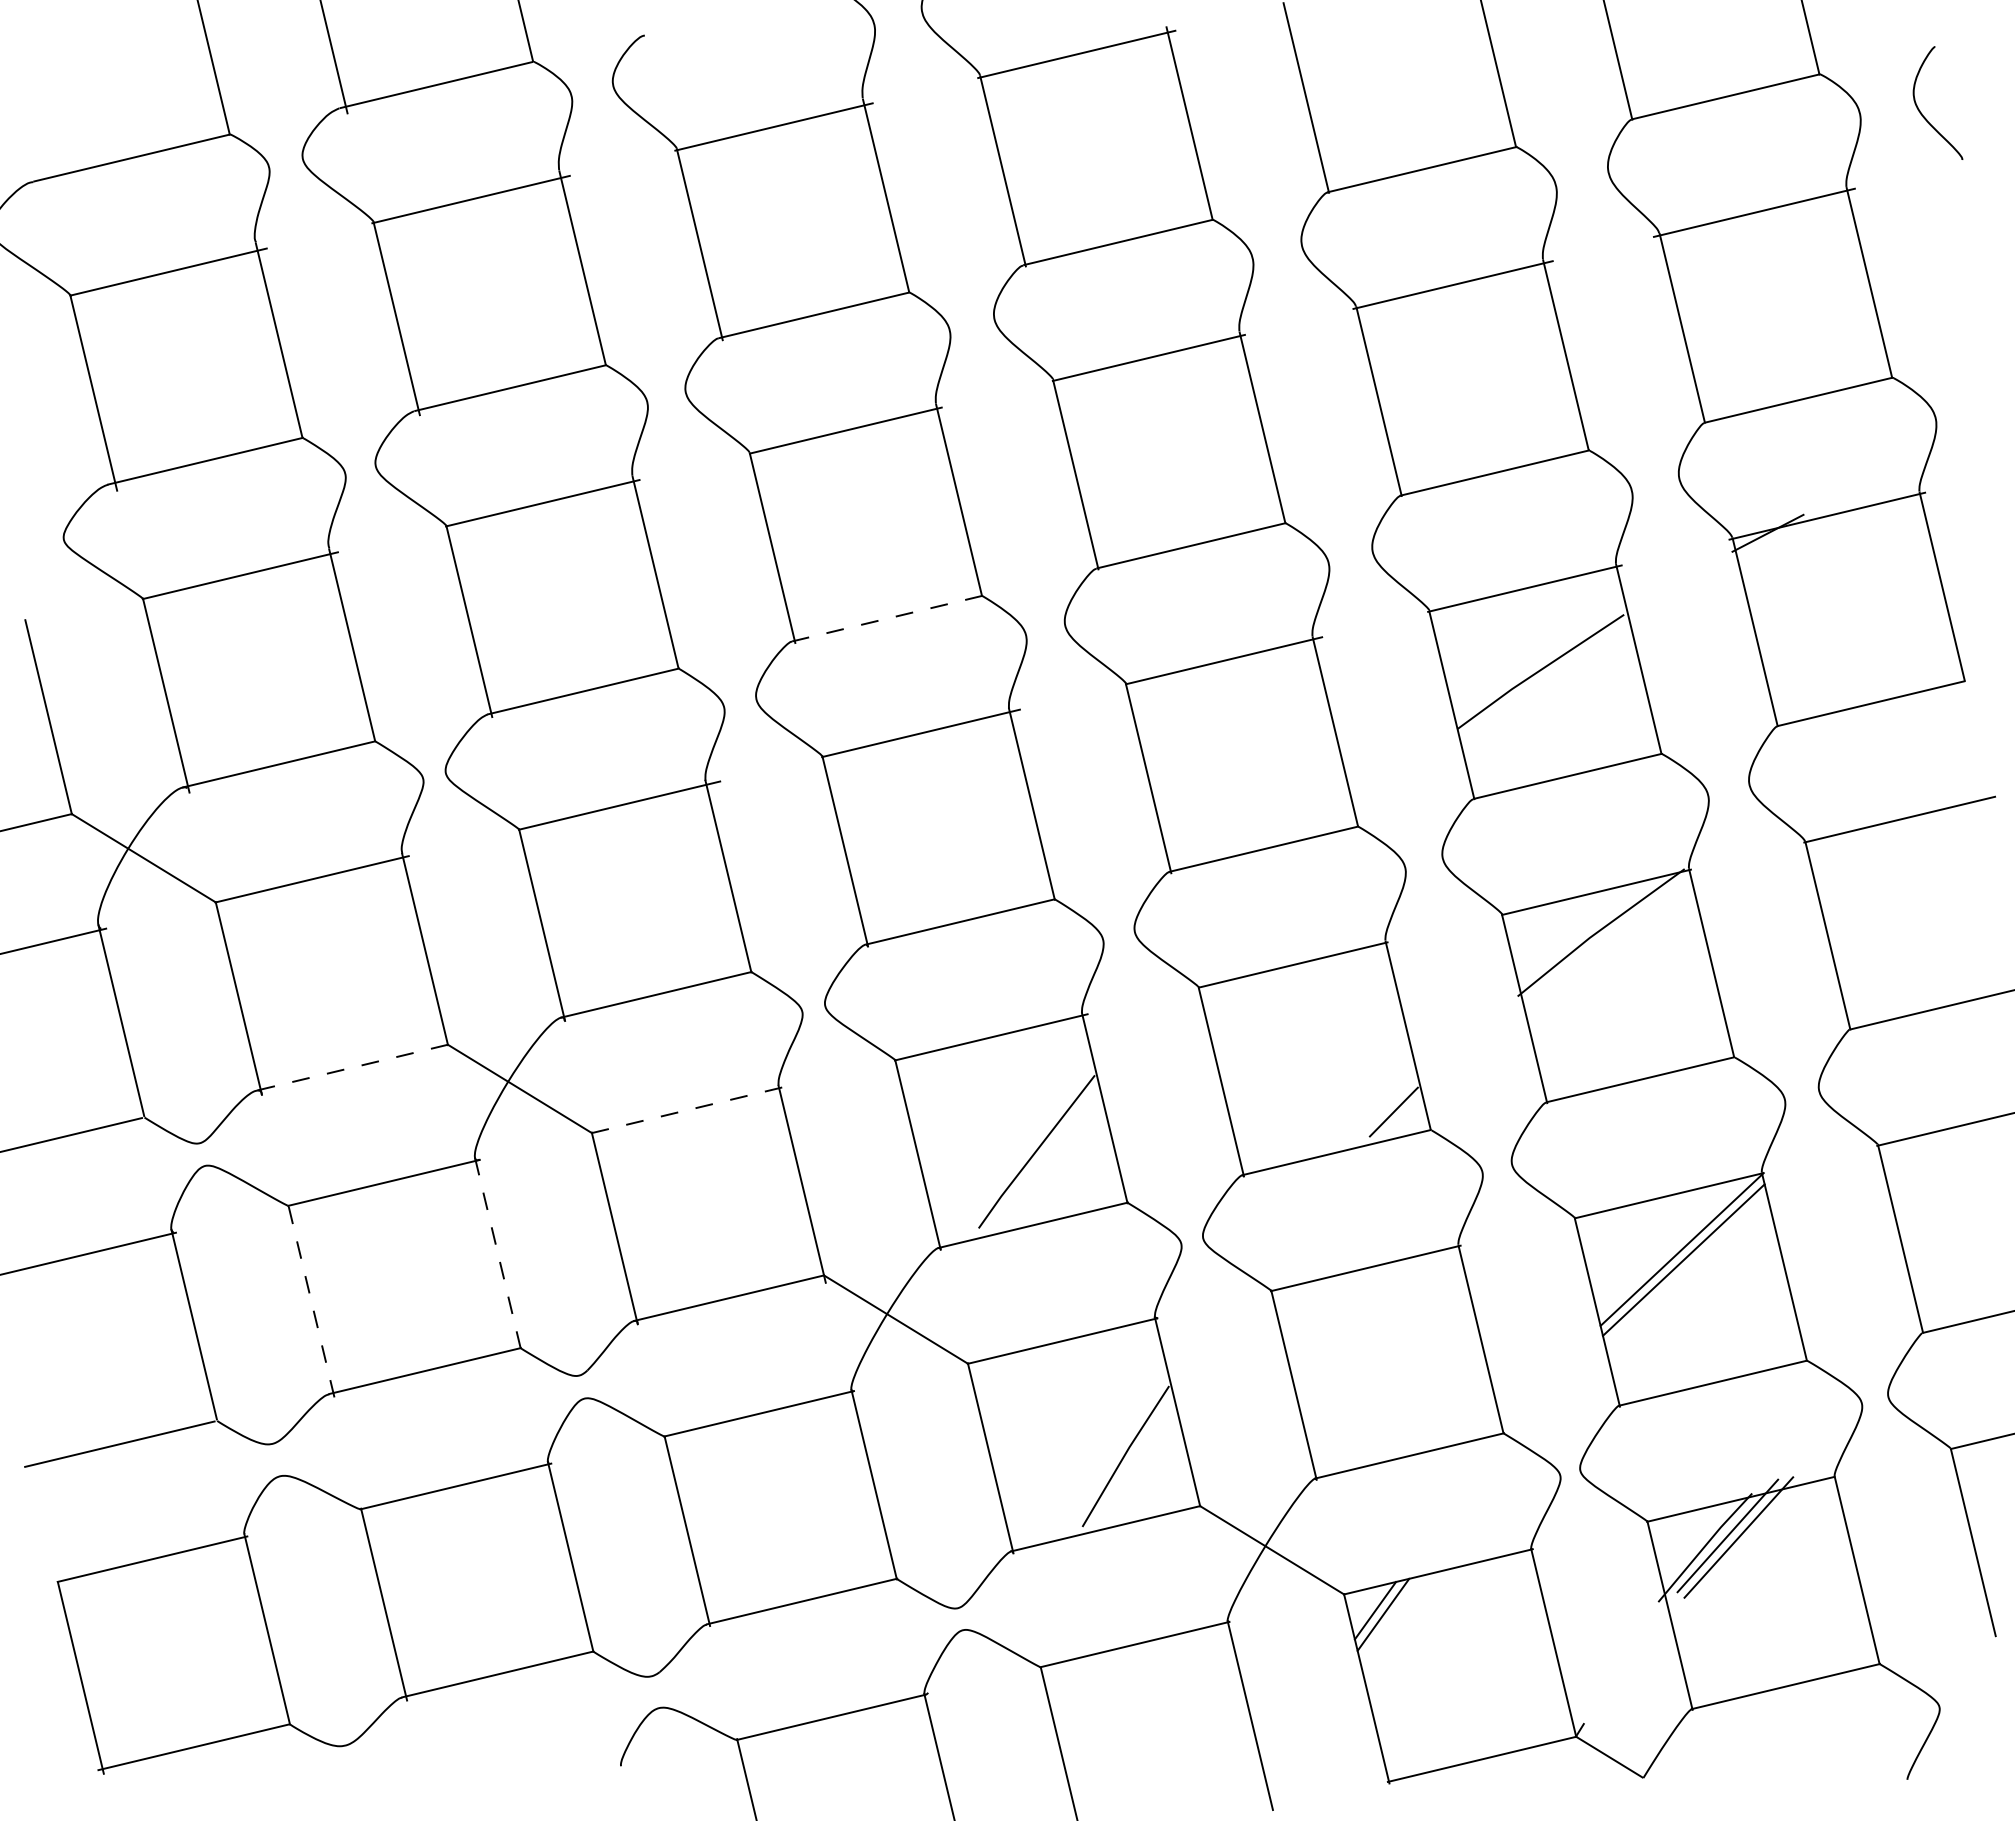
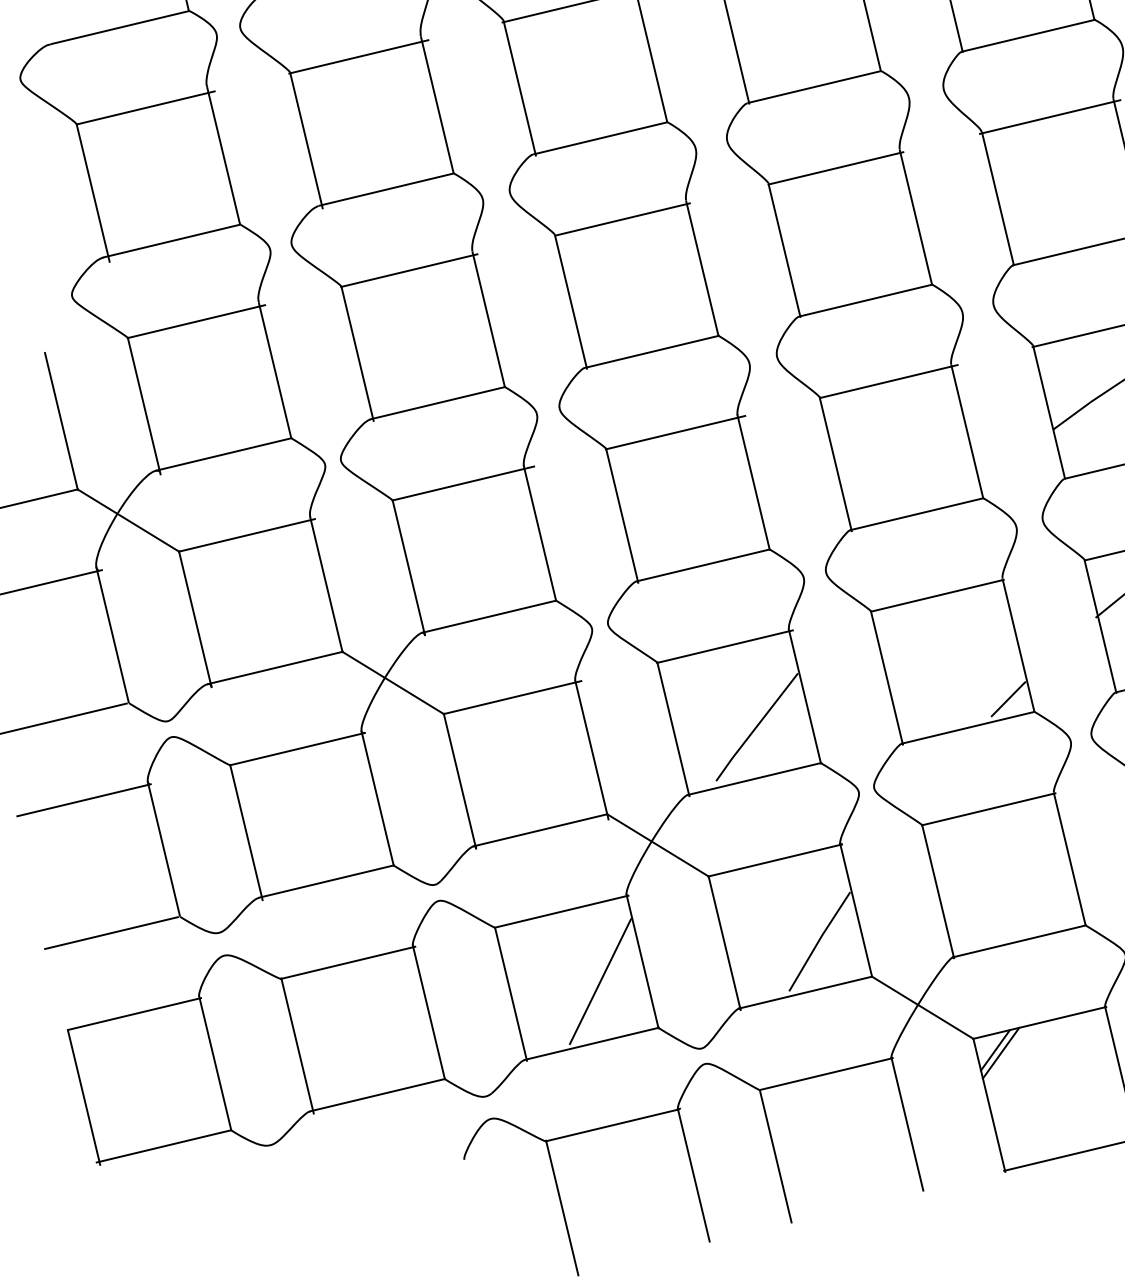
line: (887, 618) -> (651, 351), dashed -> solid
line: (352, 1067) -> (275, 667), dashed -> solid
line: (689, 1109) -> (512, 697), dashed -> solid
line: (497, 1253) -> (377, 798), dashed -> solid
line: (311, 1301) -> (246, 832), dashed -> solid
line: (814, 1512) -> (600, 981), added

